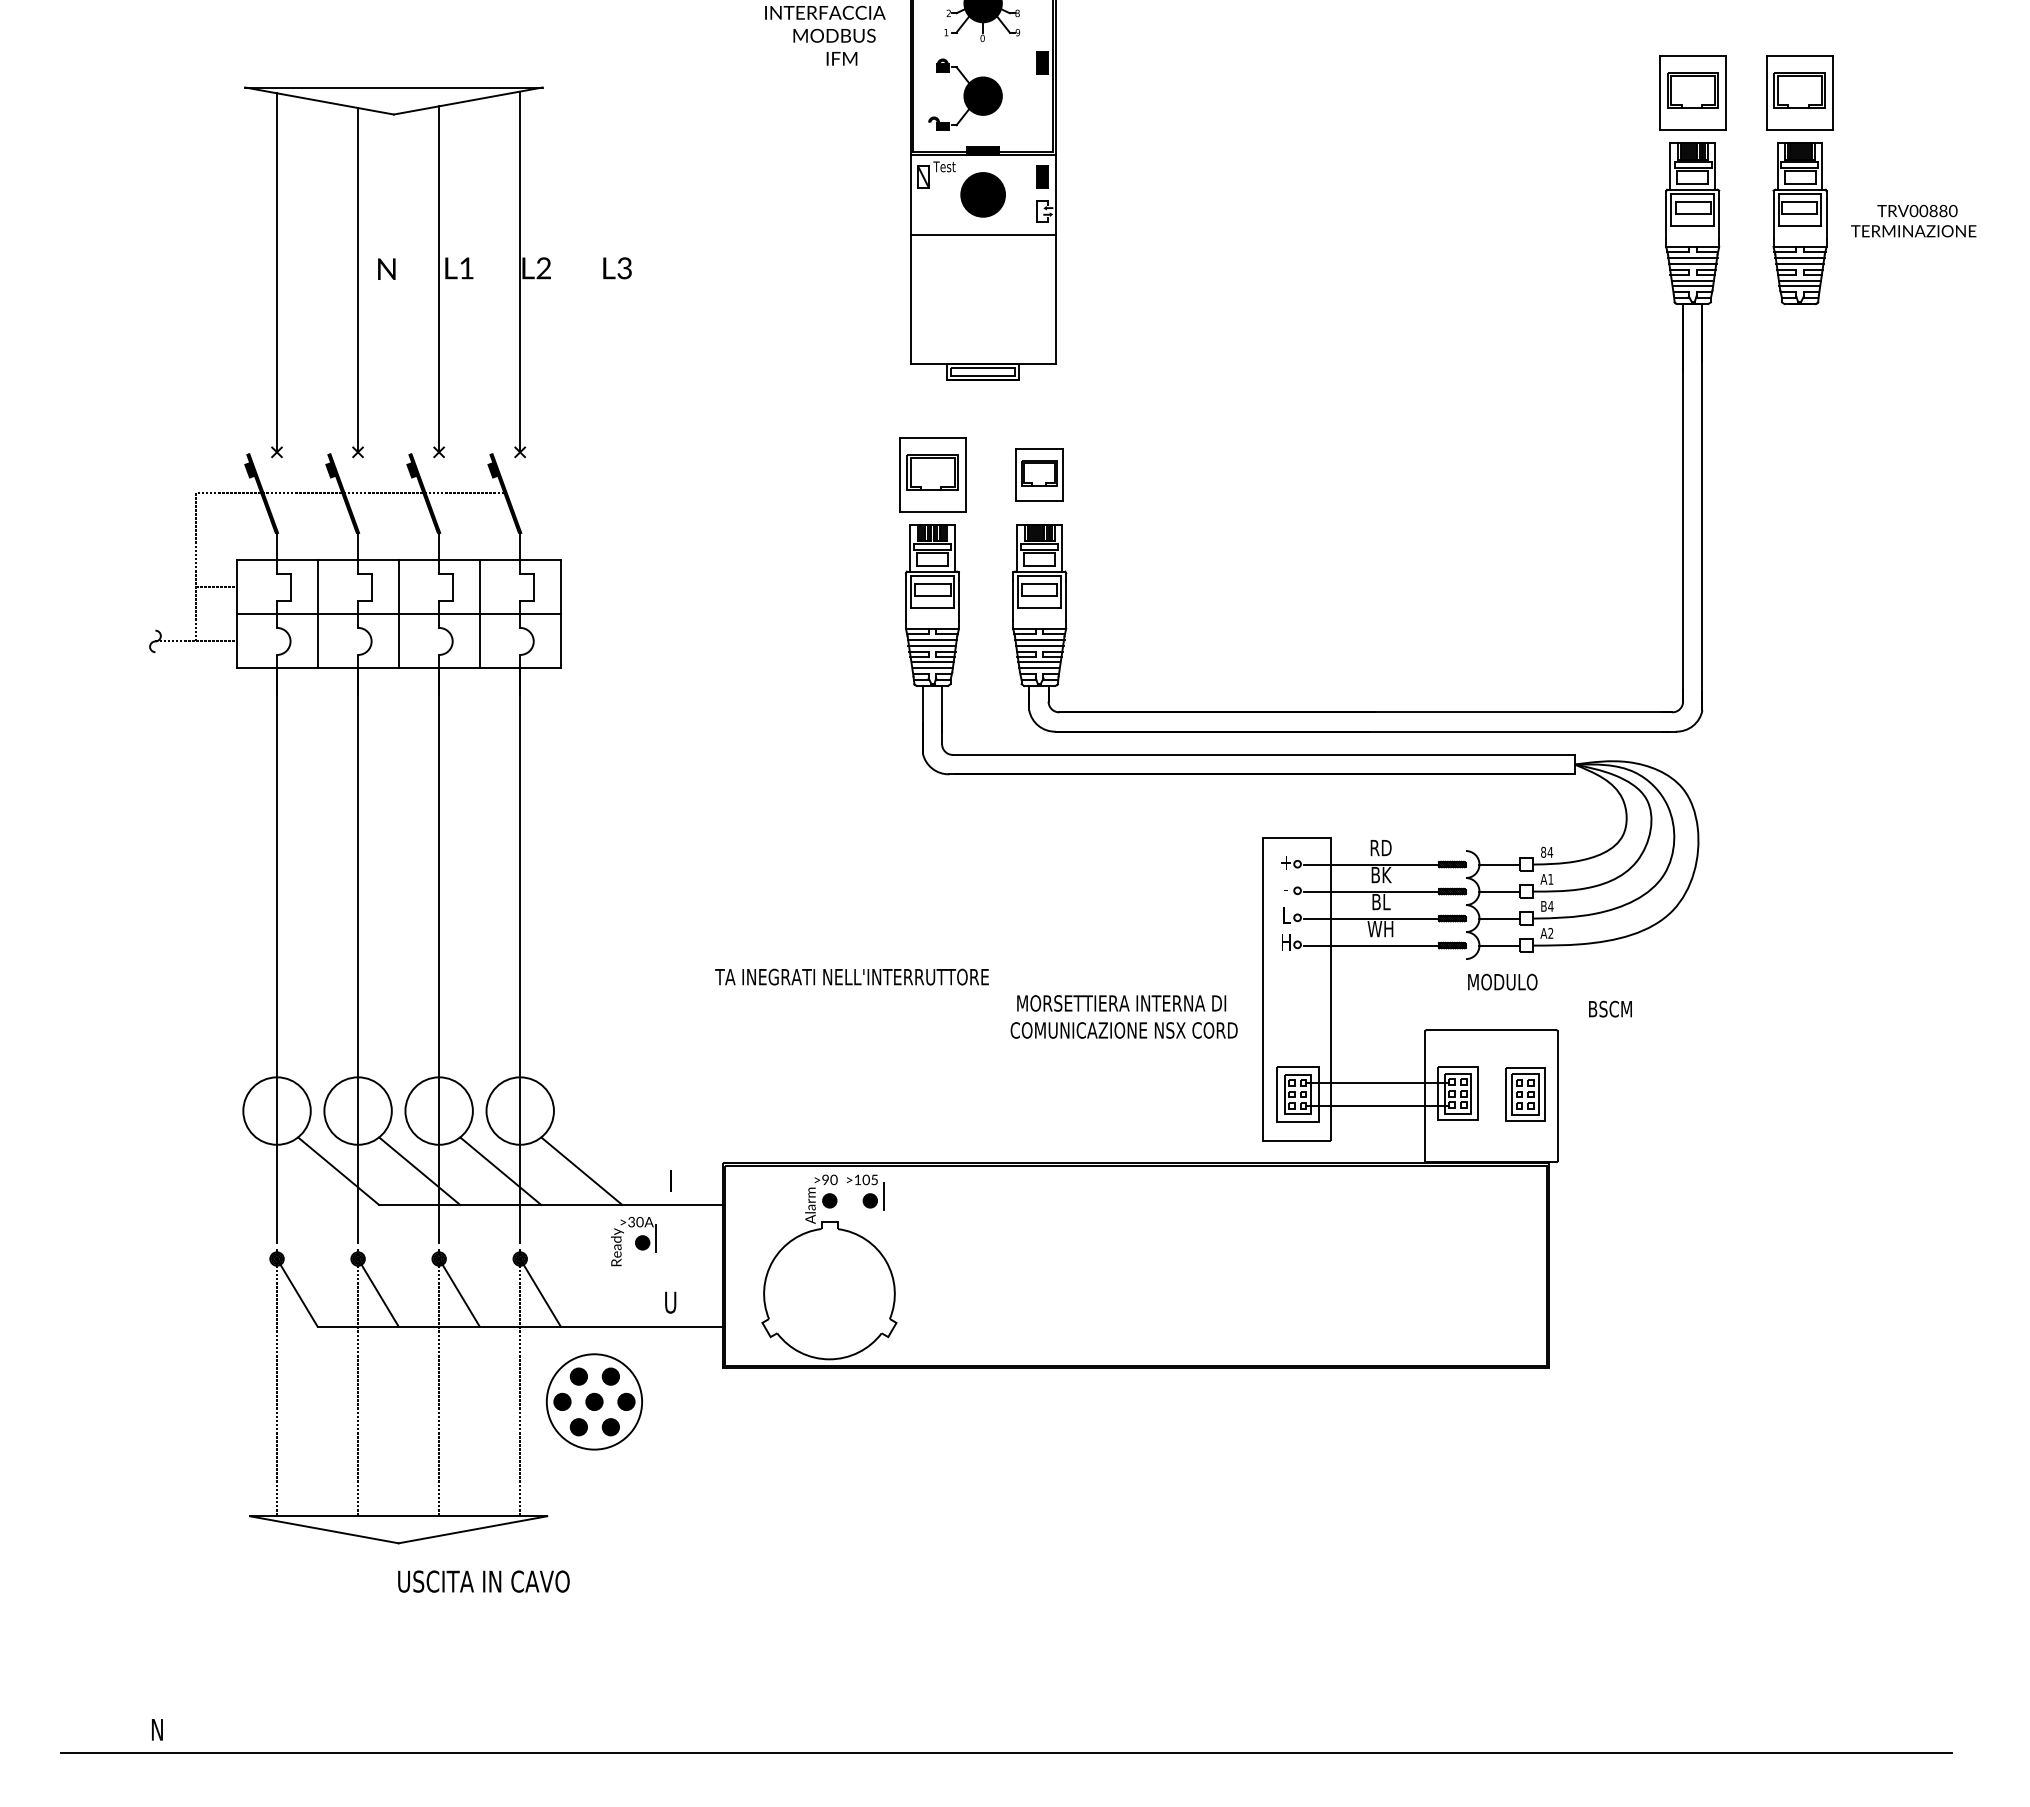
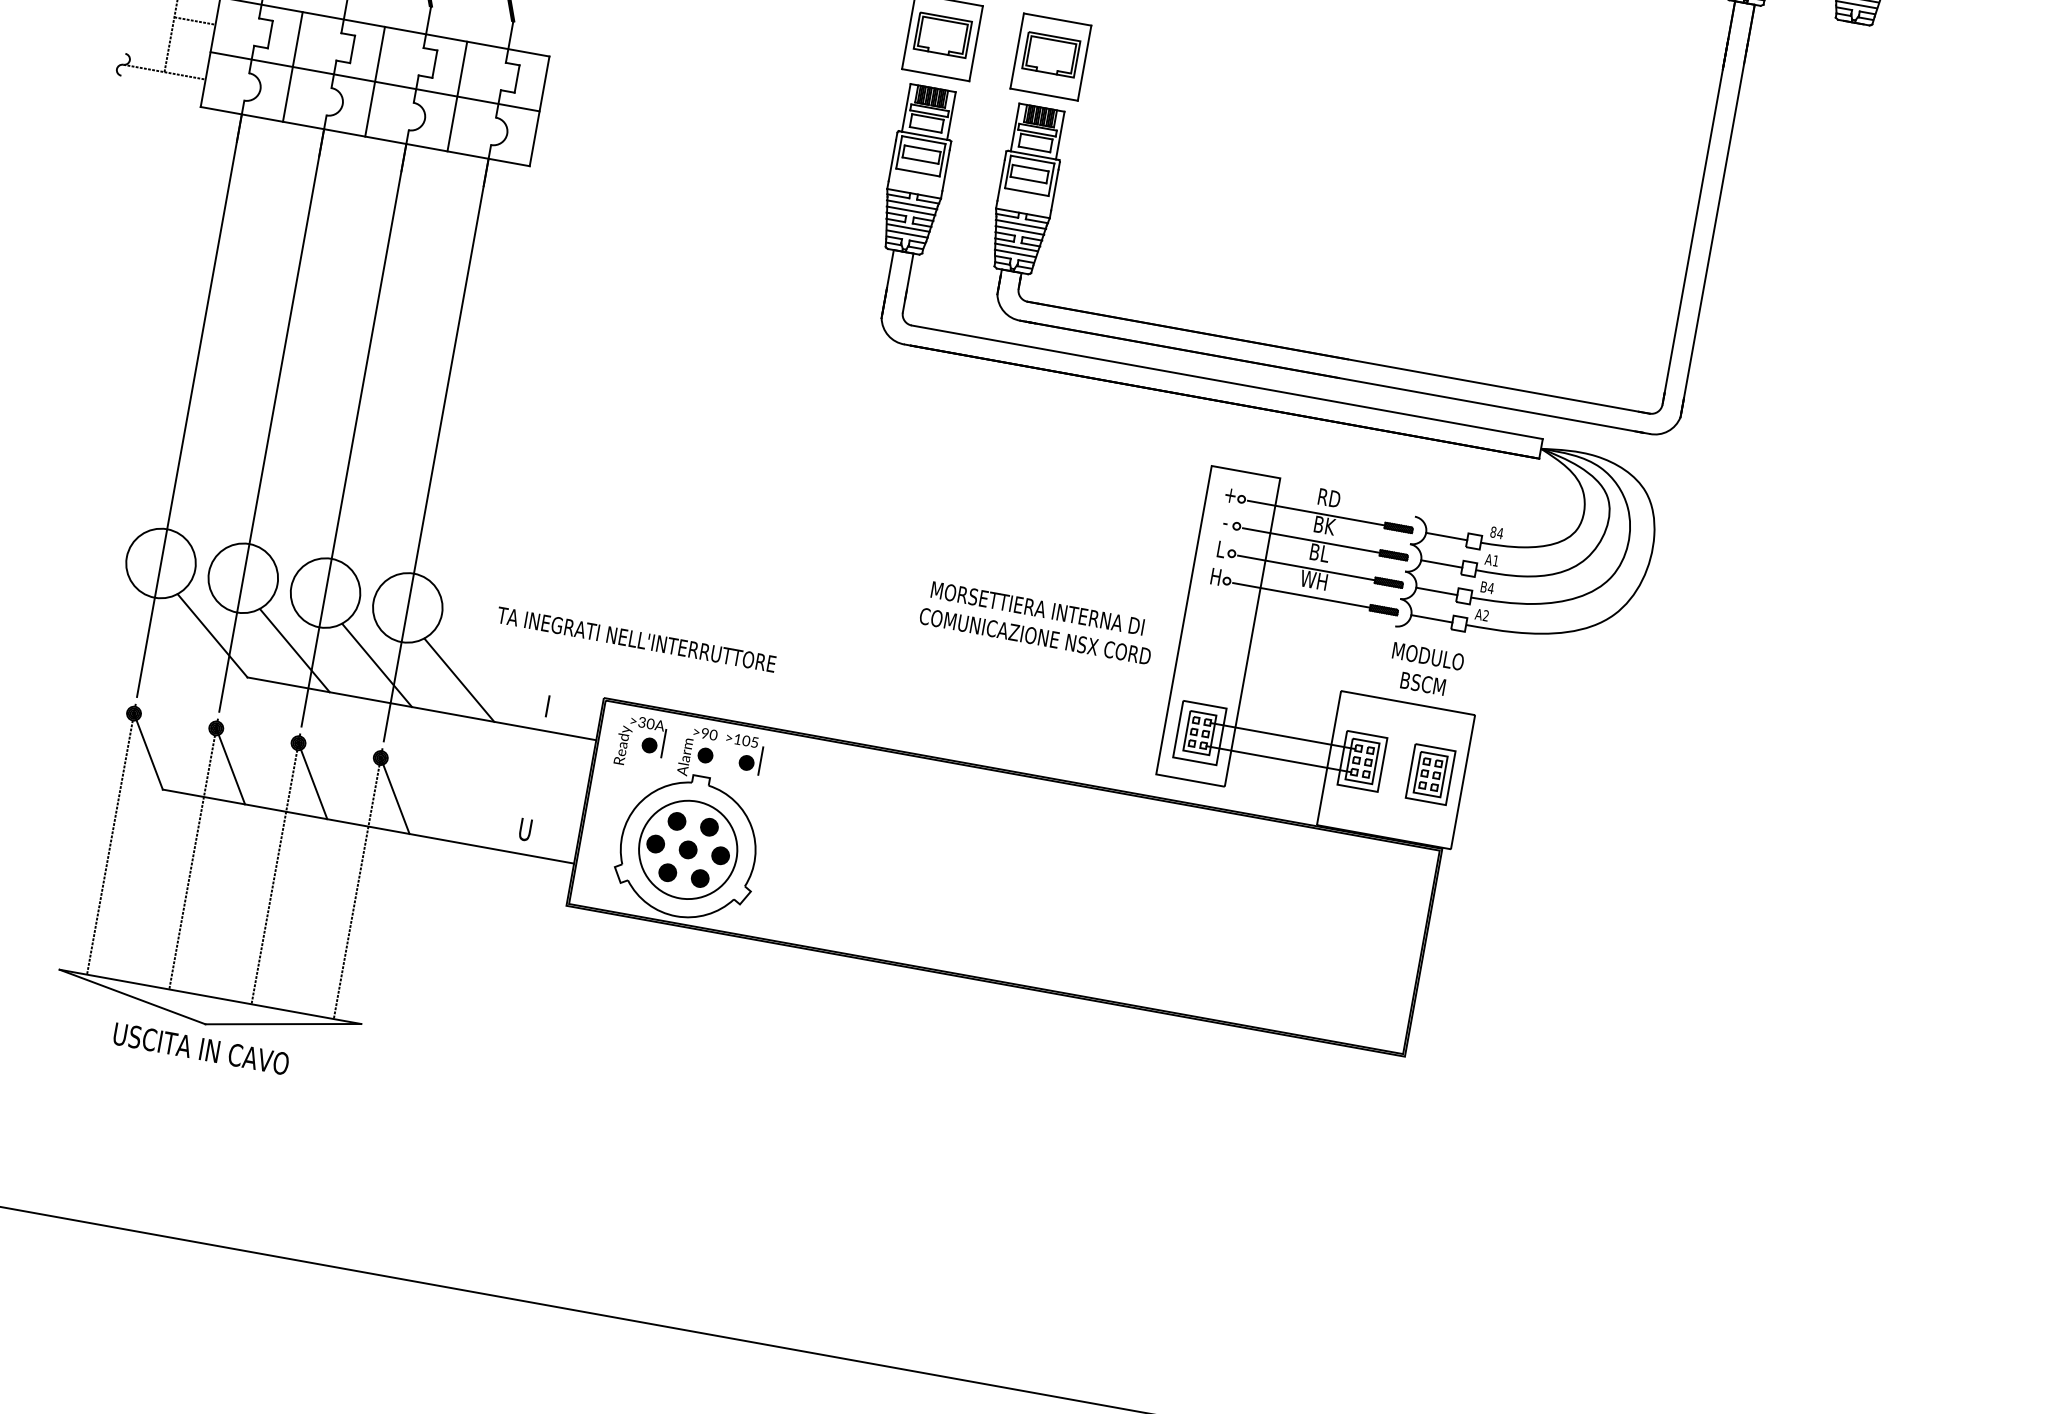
part: (1039, 474) -> (1050, 56), size x1.43
text: (851, 976) -> (636, 638), moved
text: (1610, 1008) -> (1423, 683), moved
part: (633, 1241) -> (640, 742), moved
part: (593, 1401) -> (687, 849), moved
text: (483, 1581) -> (200, 1048), moved

